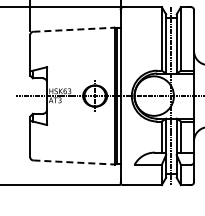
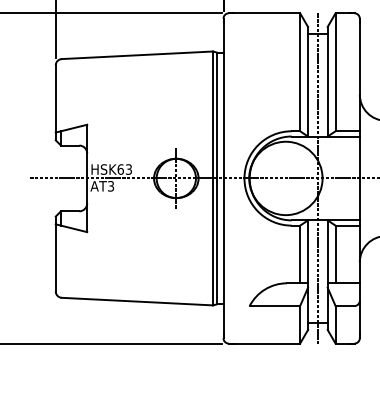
line: (74, 29) -> (138, 54), dashed -> solid
line: (74, 162) -> (138, 301), dashed -> solid

